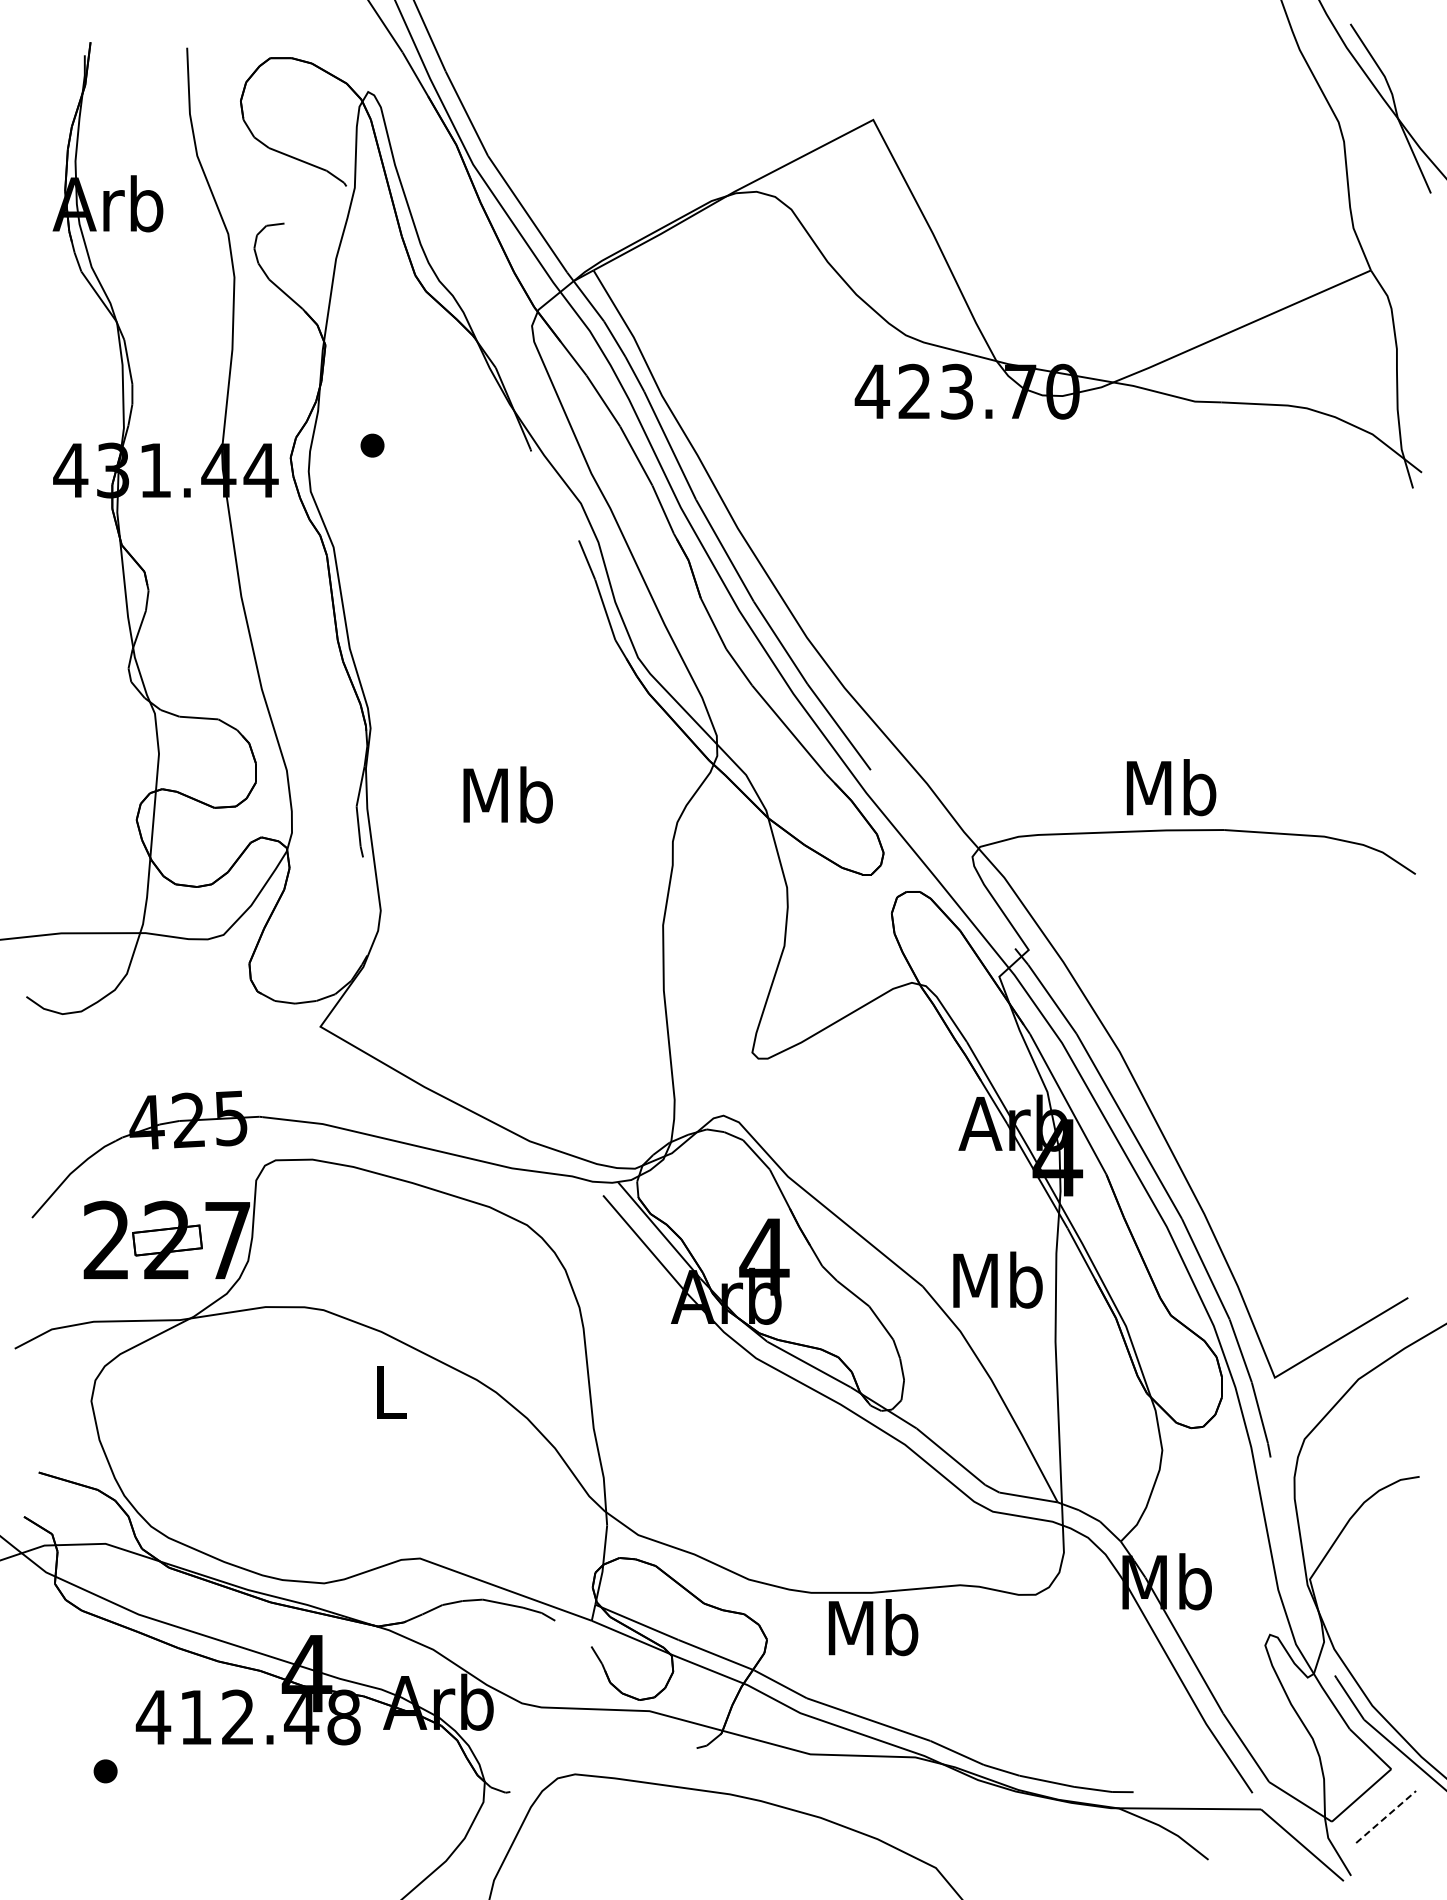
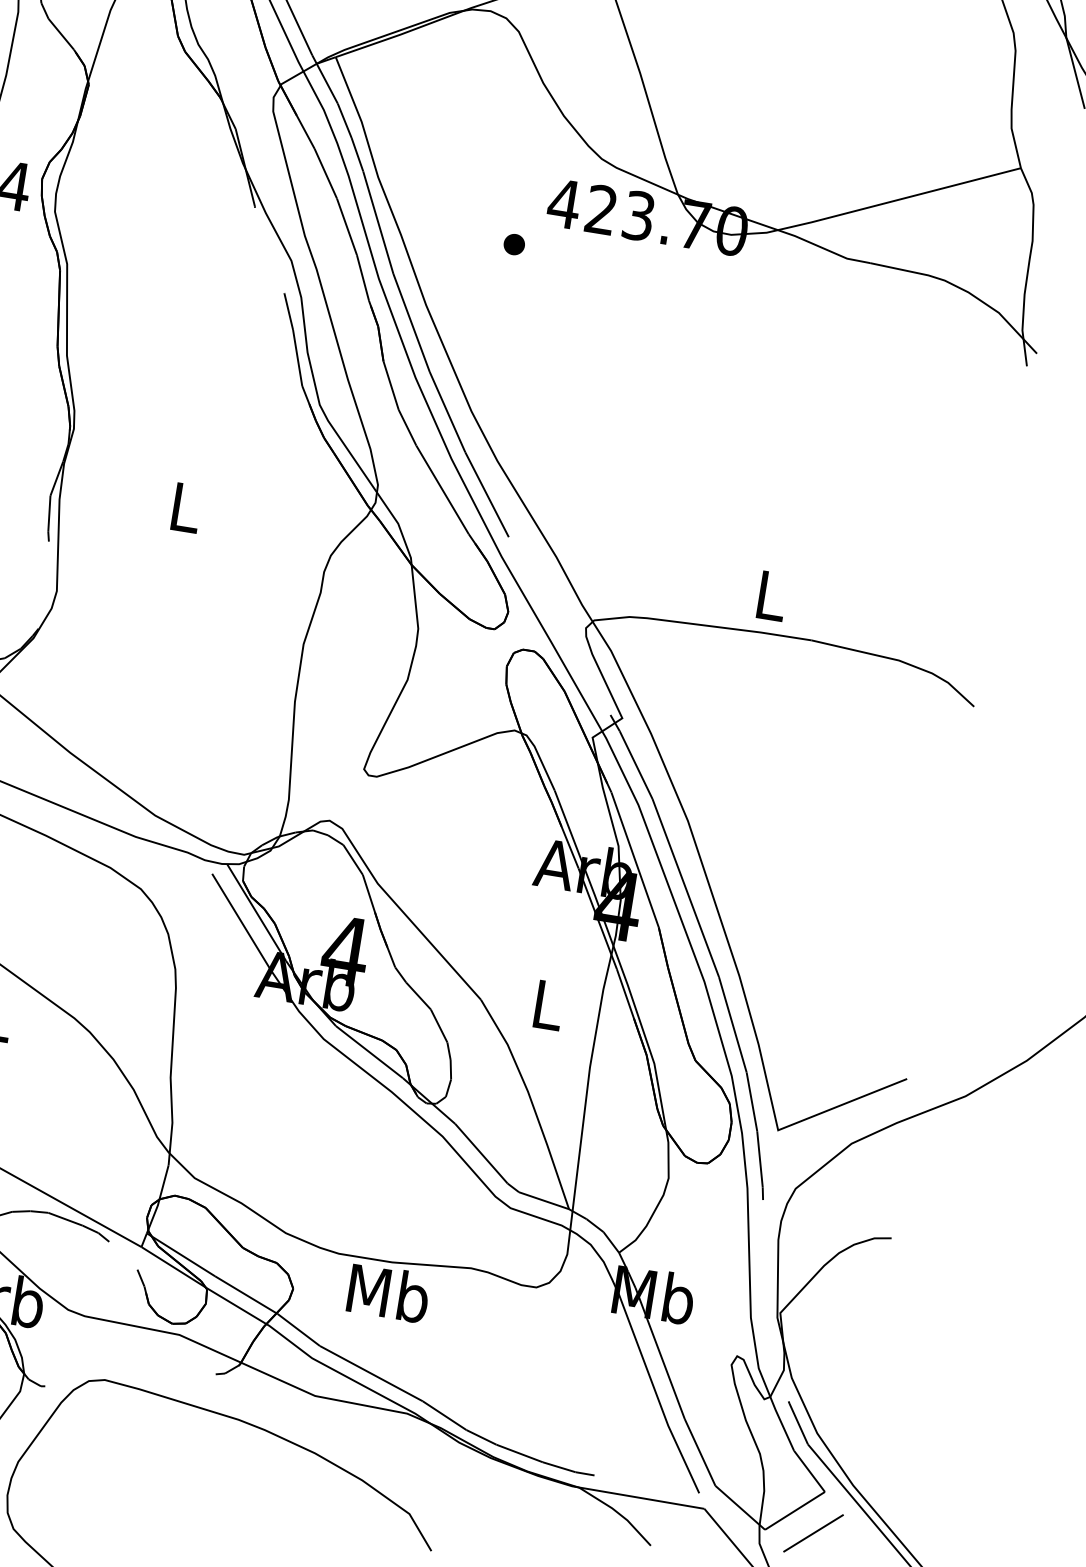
part: (372, 445) -> (514, 244), moved
text: (1171, 787) -> (771, 595), Mb -> L
text: (507, 794) -> (185, 506), Mb -> L
text: (997, 1279) -> (547, 1004), Mb -> L
line: (1386, 1817) -> (813, 1533), dashed -> solid

